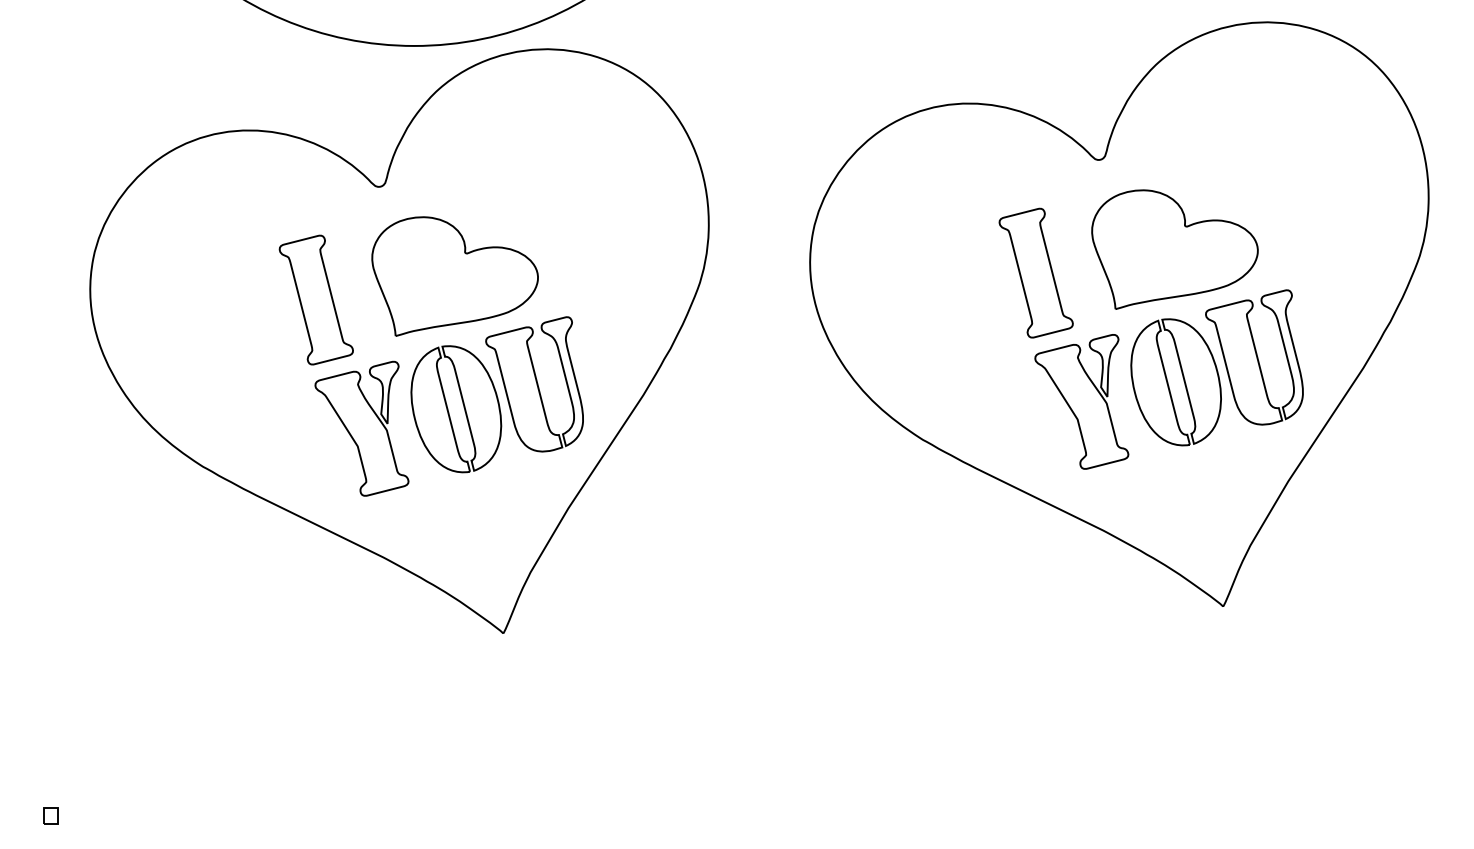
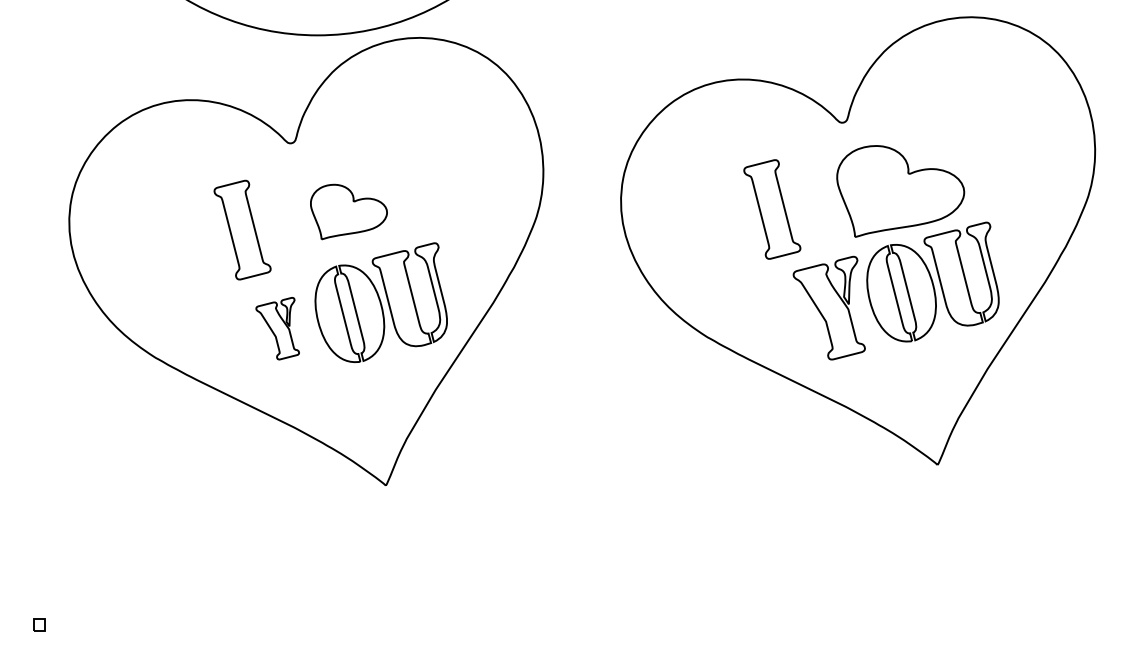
part: (1036, 273) -> (772, 209), moved
part: (454, 275) -> (348, 211), size x0.6
part: (361, 428) -> (277, 328), size x0.6

